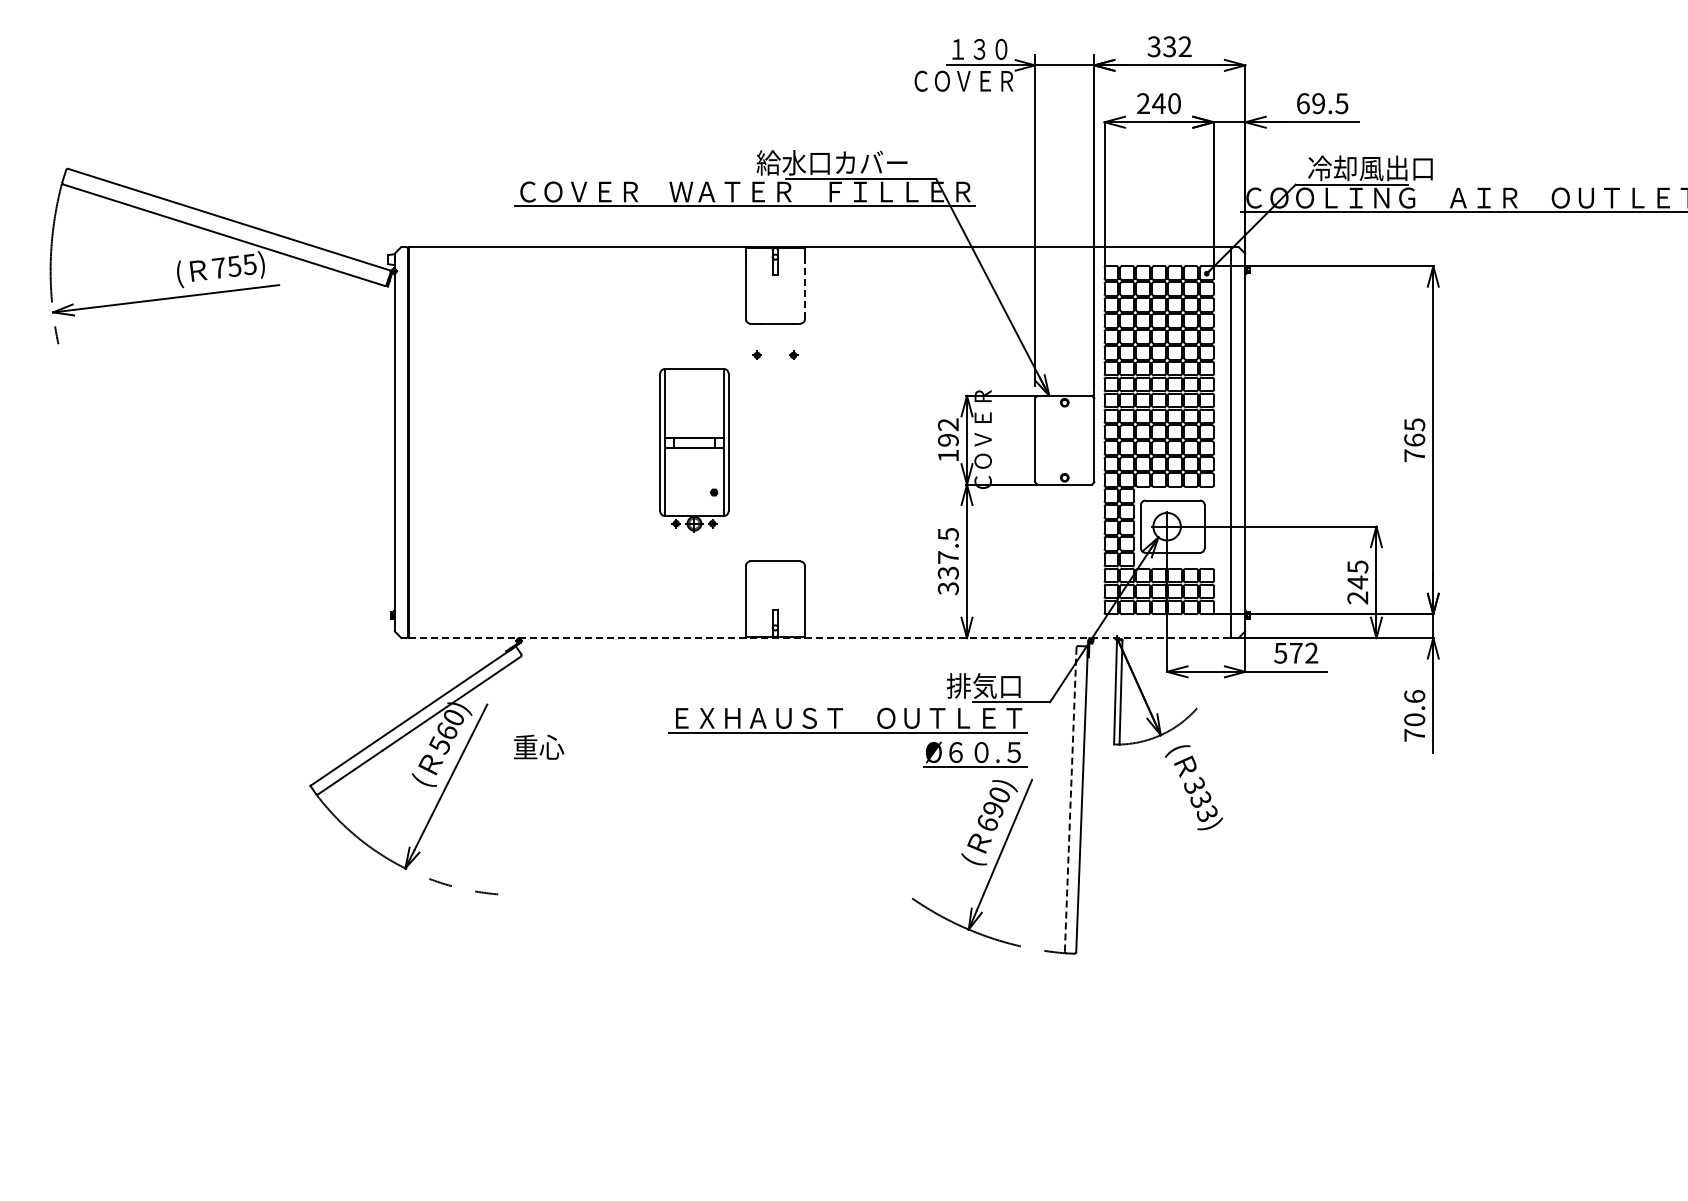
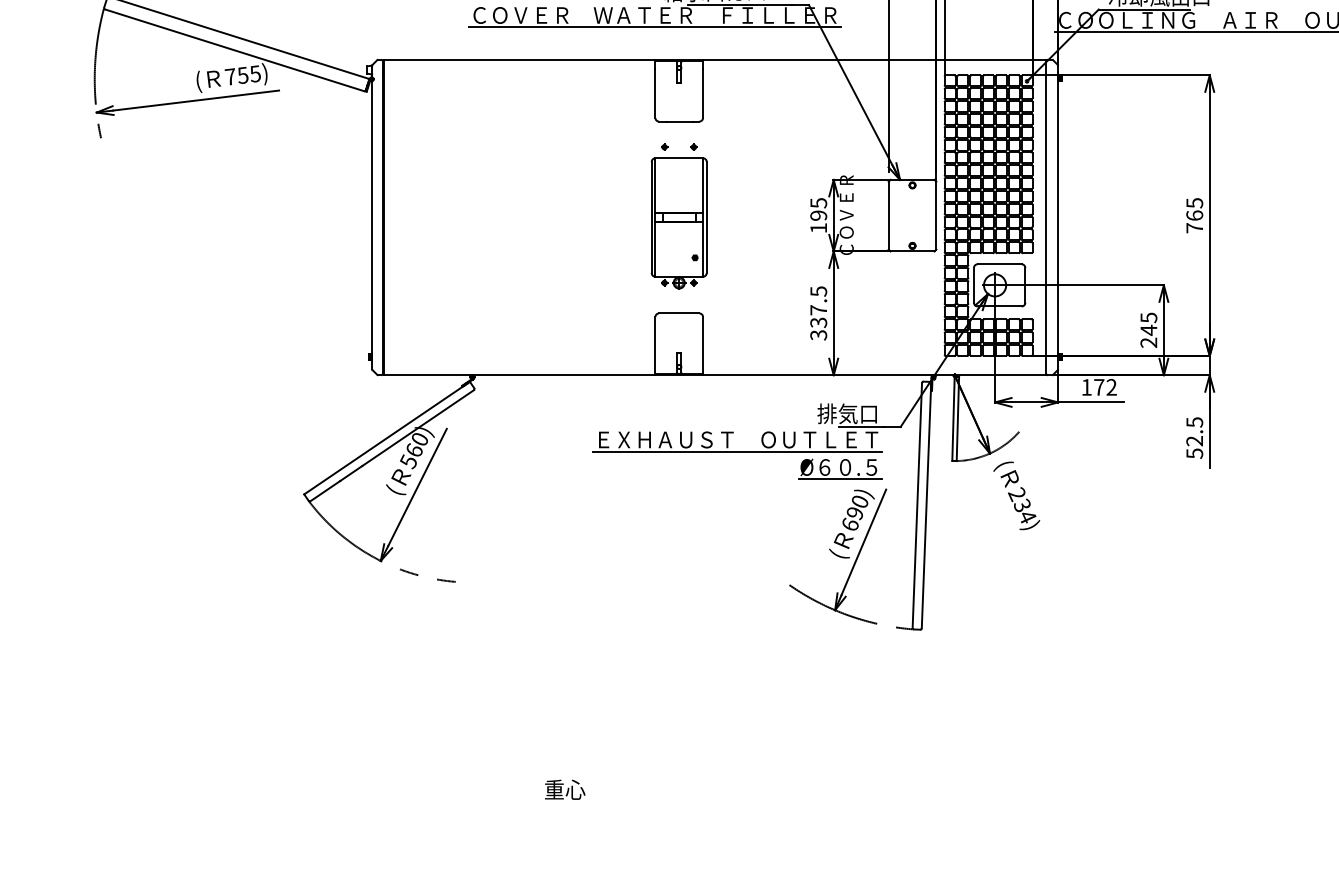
line: (805, 288) -> (703, 93), dashed -> solid
text: (947, 424) -> (817, 202), 192 -> 195
part: (694, 450) -> (679, 223), moved
line: (820, 638) -> (715, 375), dashed -> solid
text: (1280, 653) -> (1086, 387), 572 -> 172
text: (1414, 716) -> (1194, 438), 70.6 -> 52.5
text: (539, 746) -> (565, 789), moved
text: (1200, 798) -> (1022, 504), 333) -> 234)
line: (1070, 799) -> (917, 505), dashed -> solid

